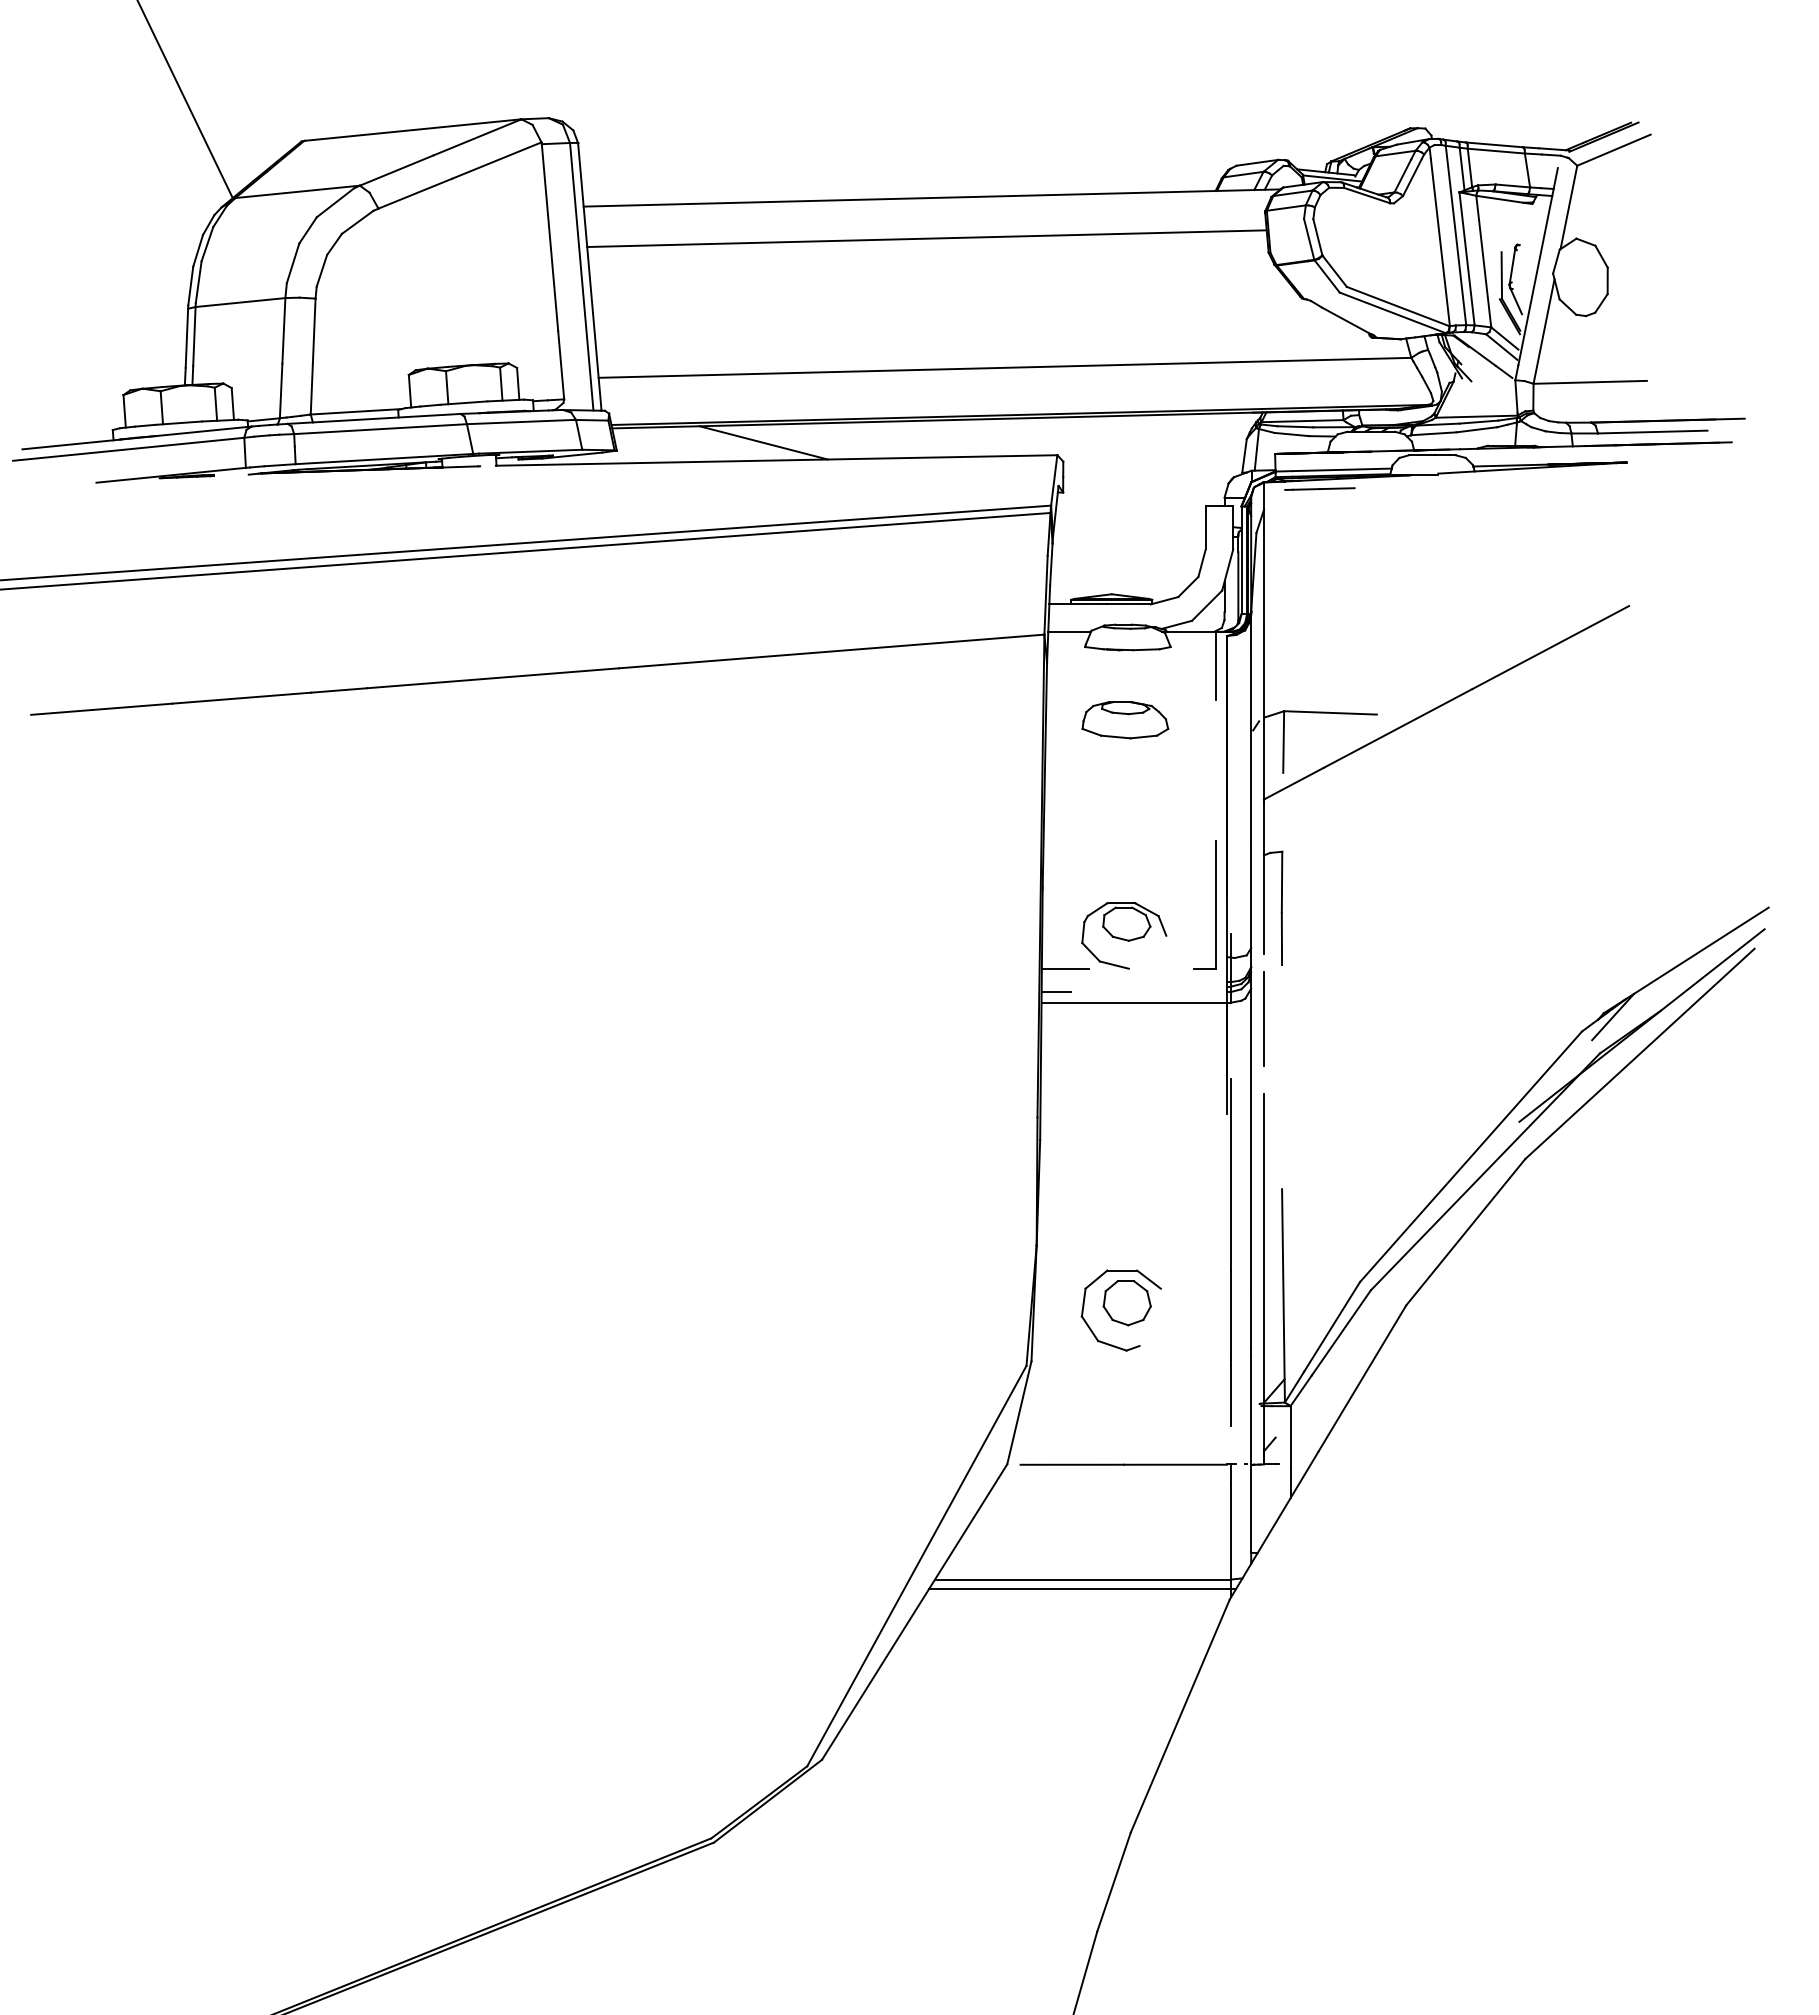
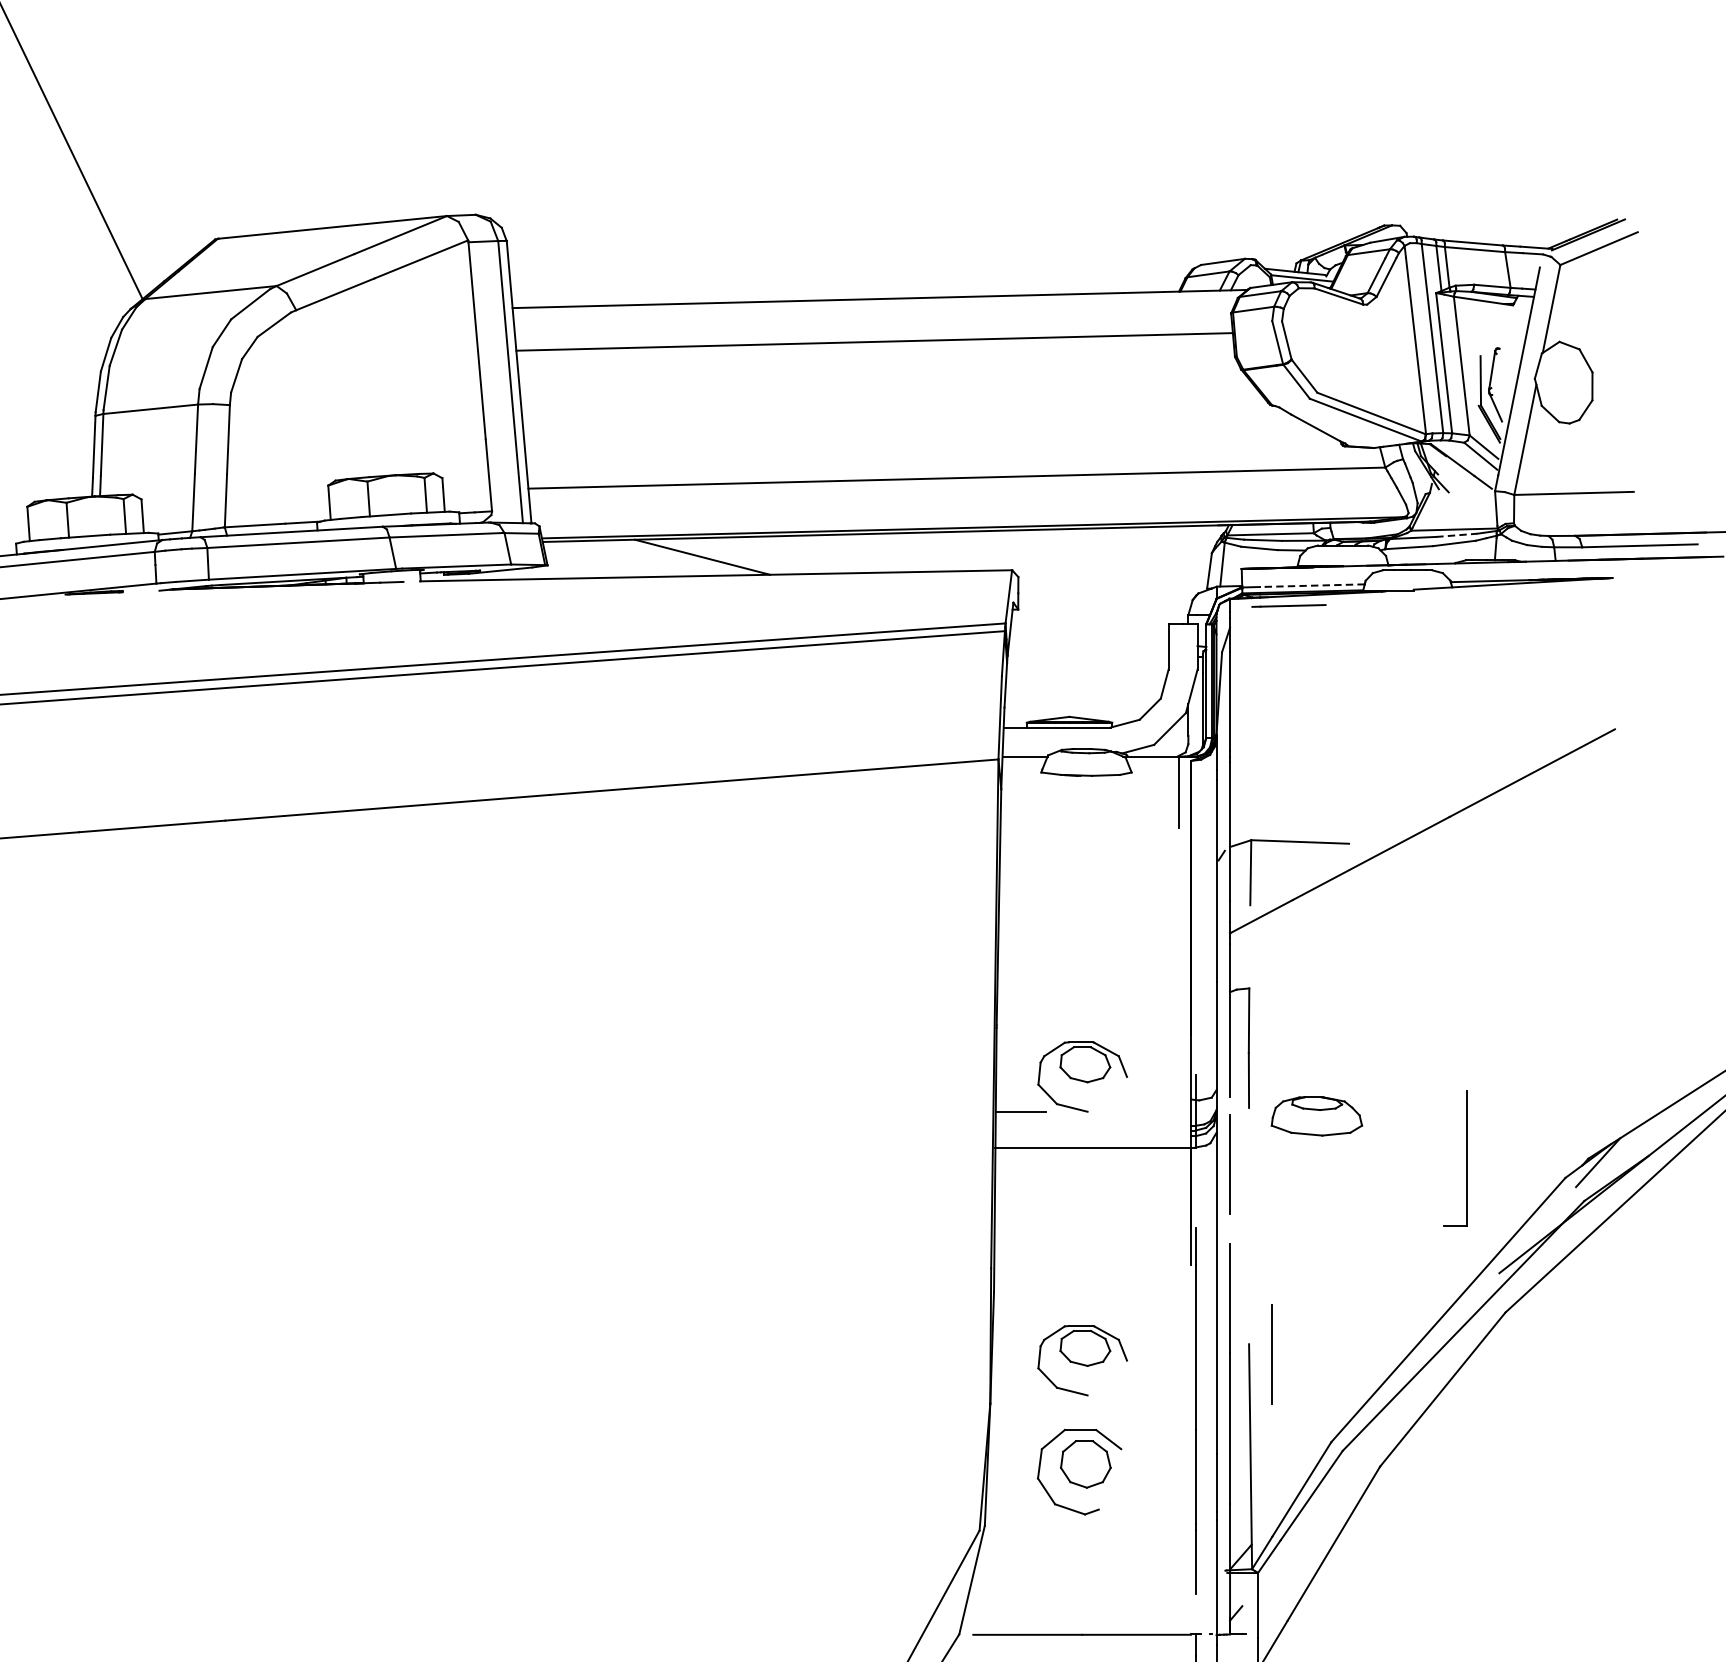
line: (1479, 422) -> (1457, 535), solid -> dashed
line: (1342, 469) -> (1312, 585), solid -> dashed
part: (1125, 720) -> (1317, 1116), moved
part: (1215, 904) -> (1466, 1157), moved
line: (1055, 991) -> (1010, 1135), removed
line: (1303, 1198) -> (1271, 1354), added
part: (1124, 1204) -> (1082, 1360), added

